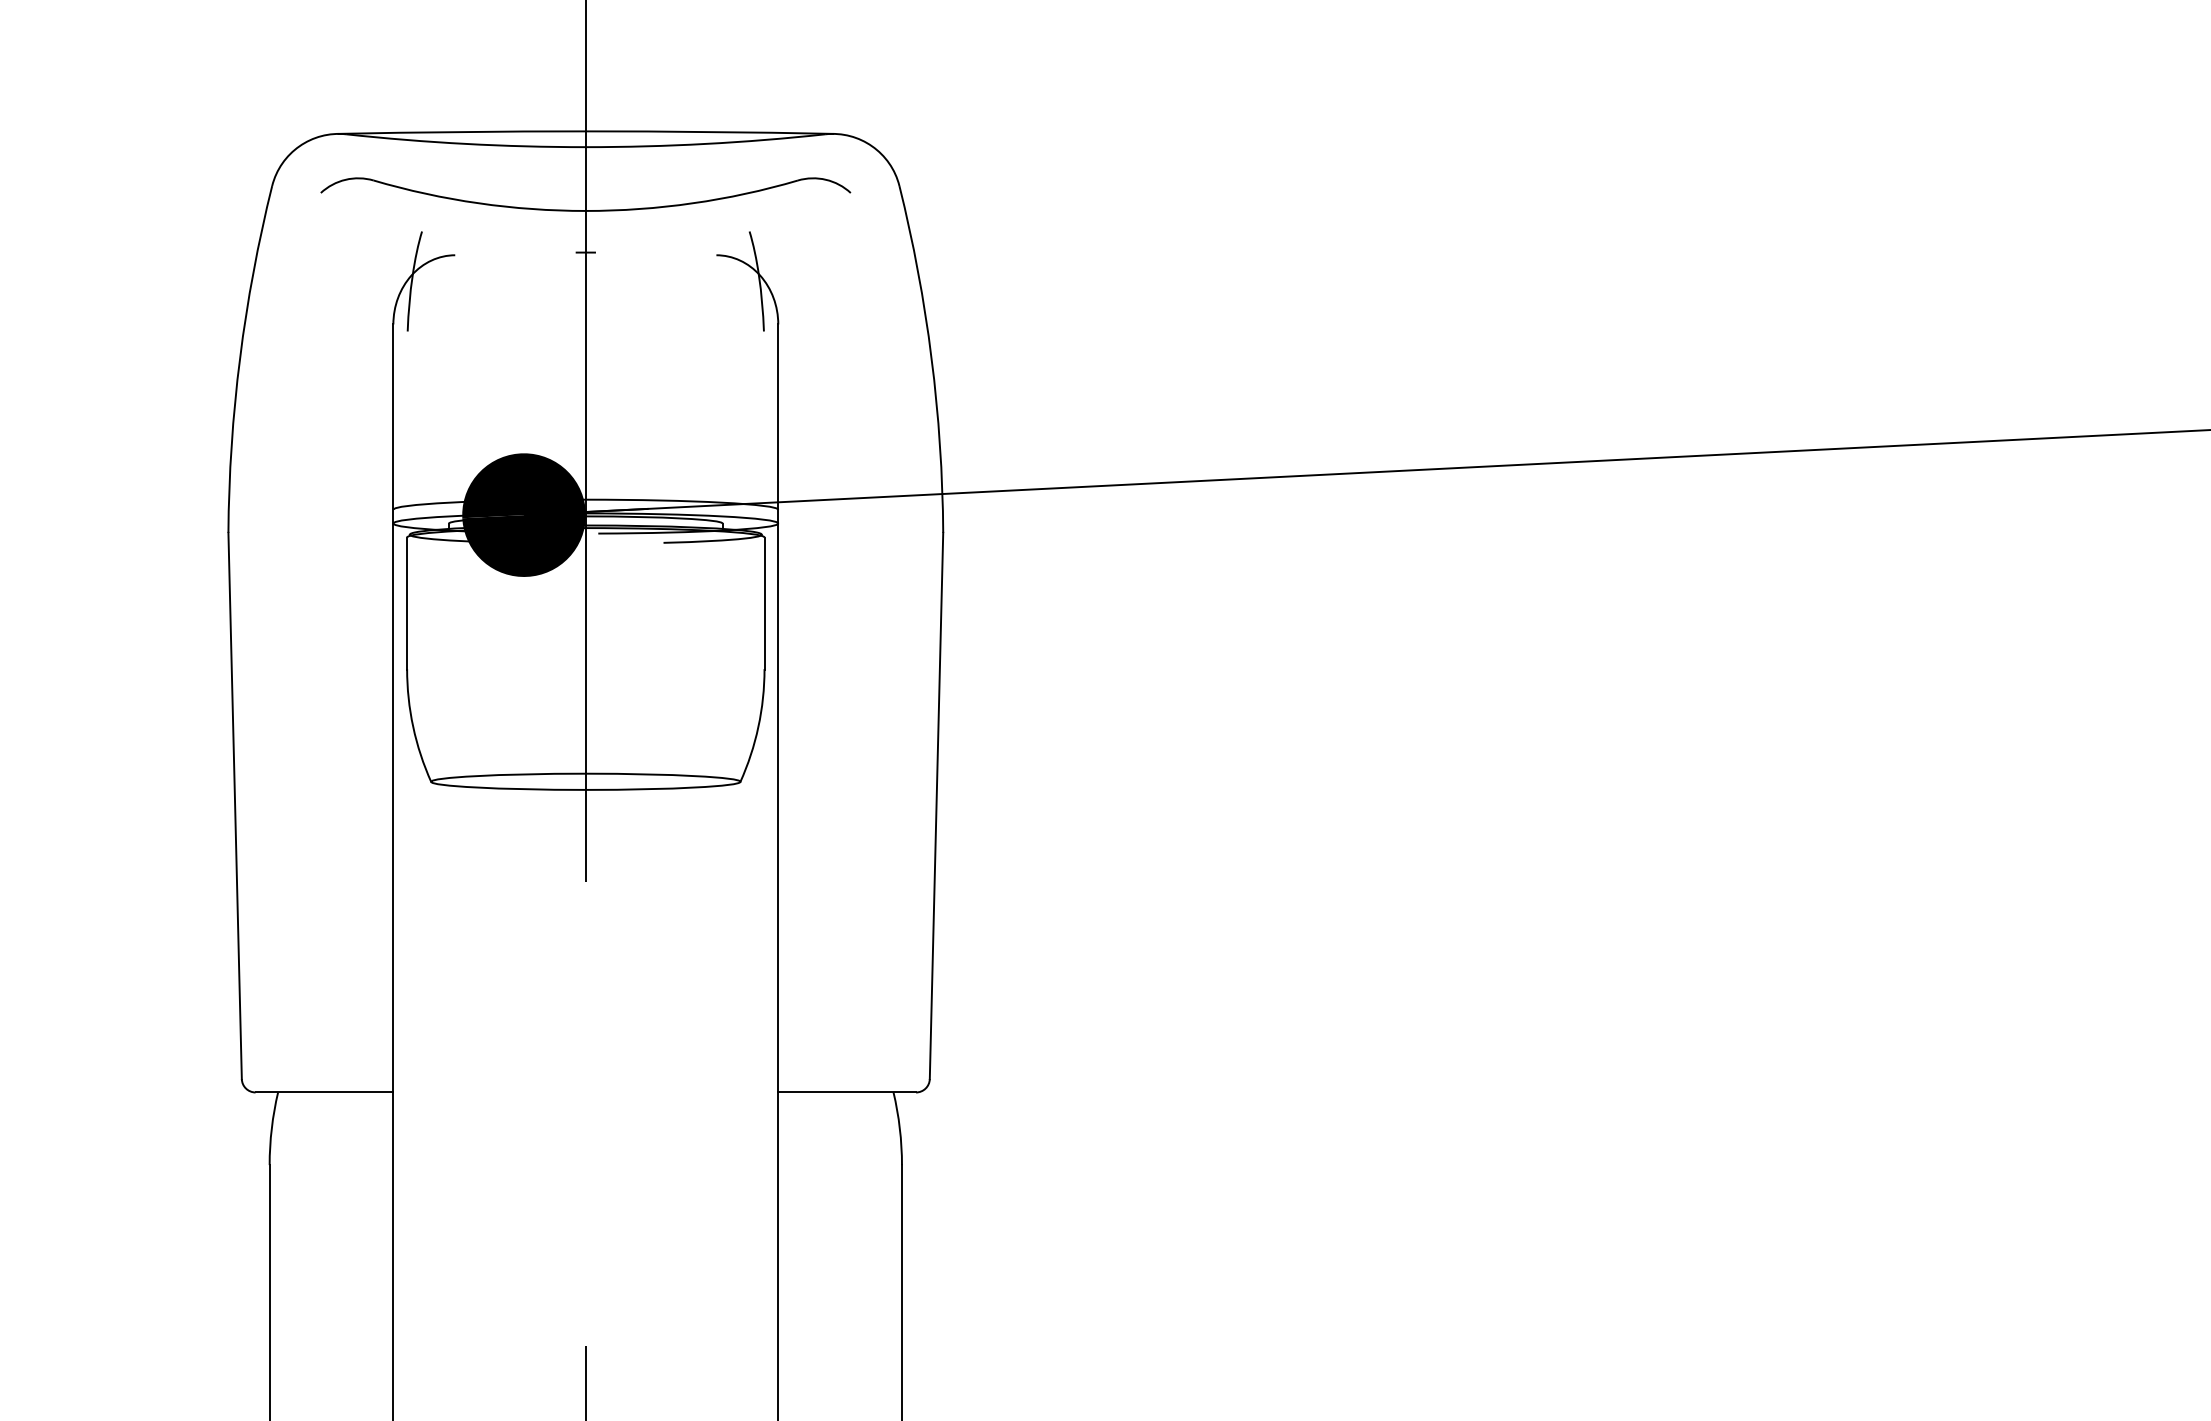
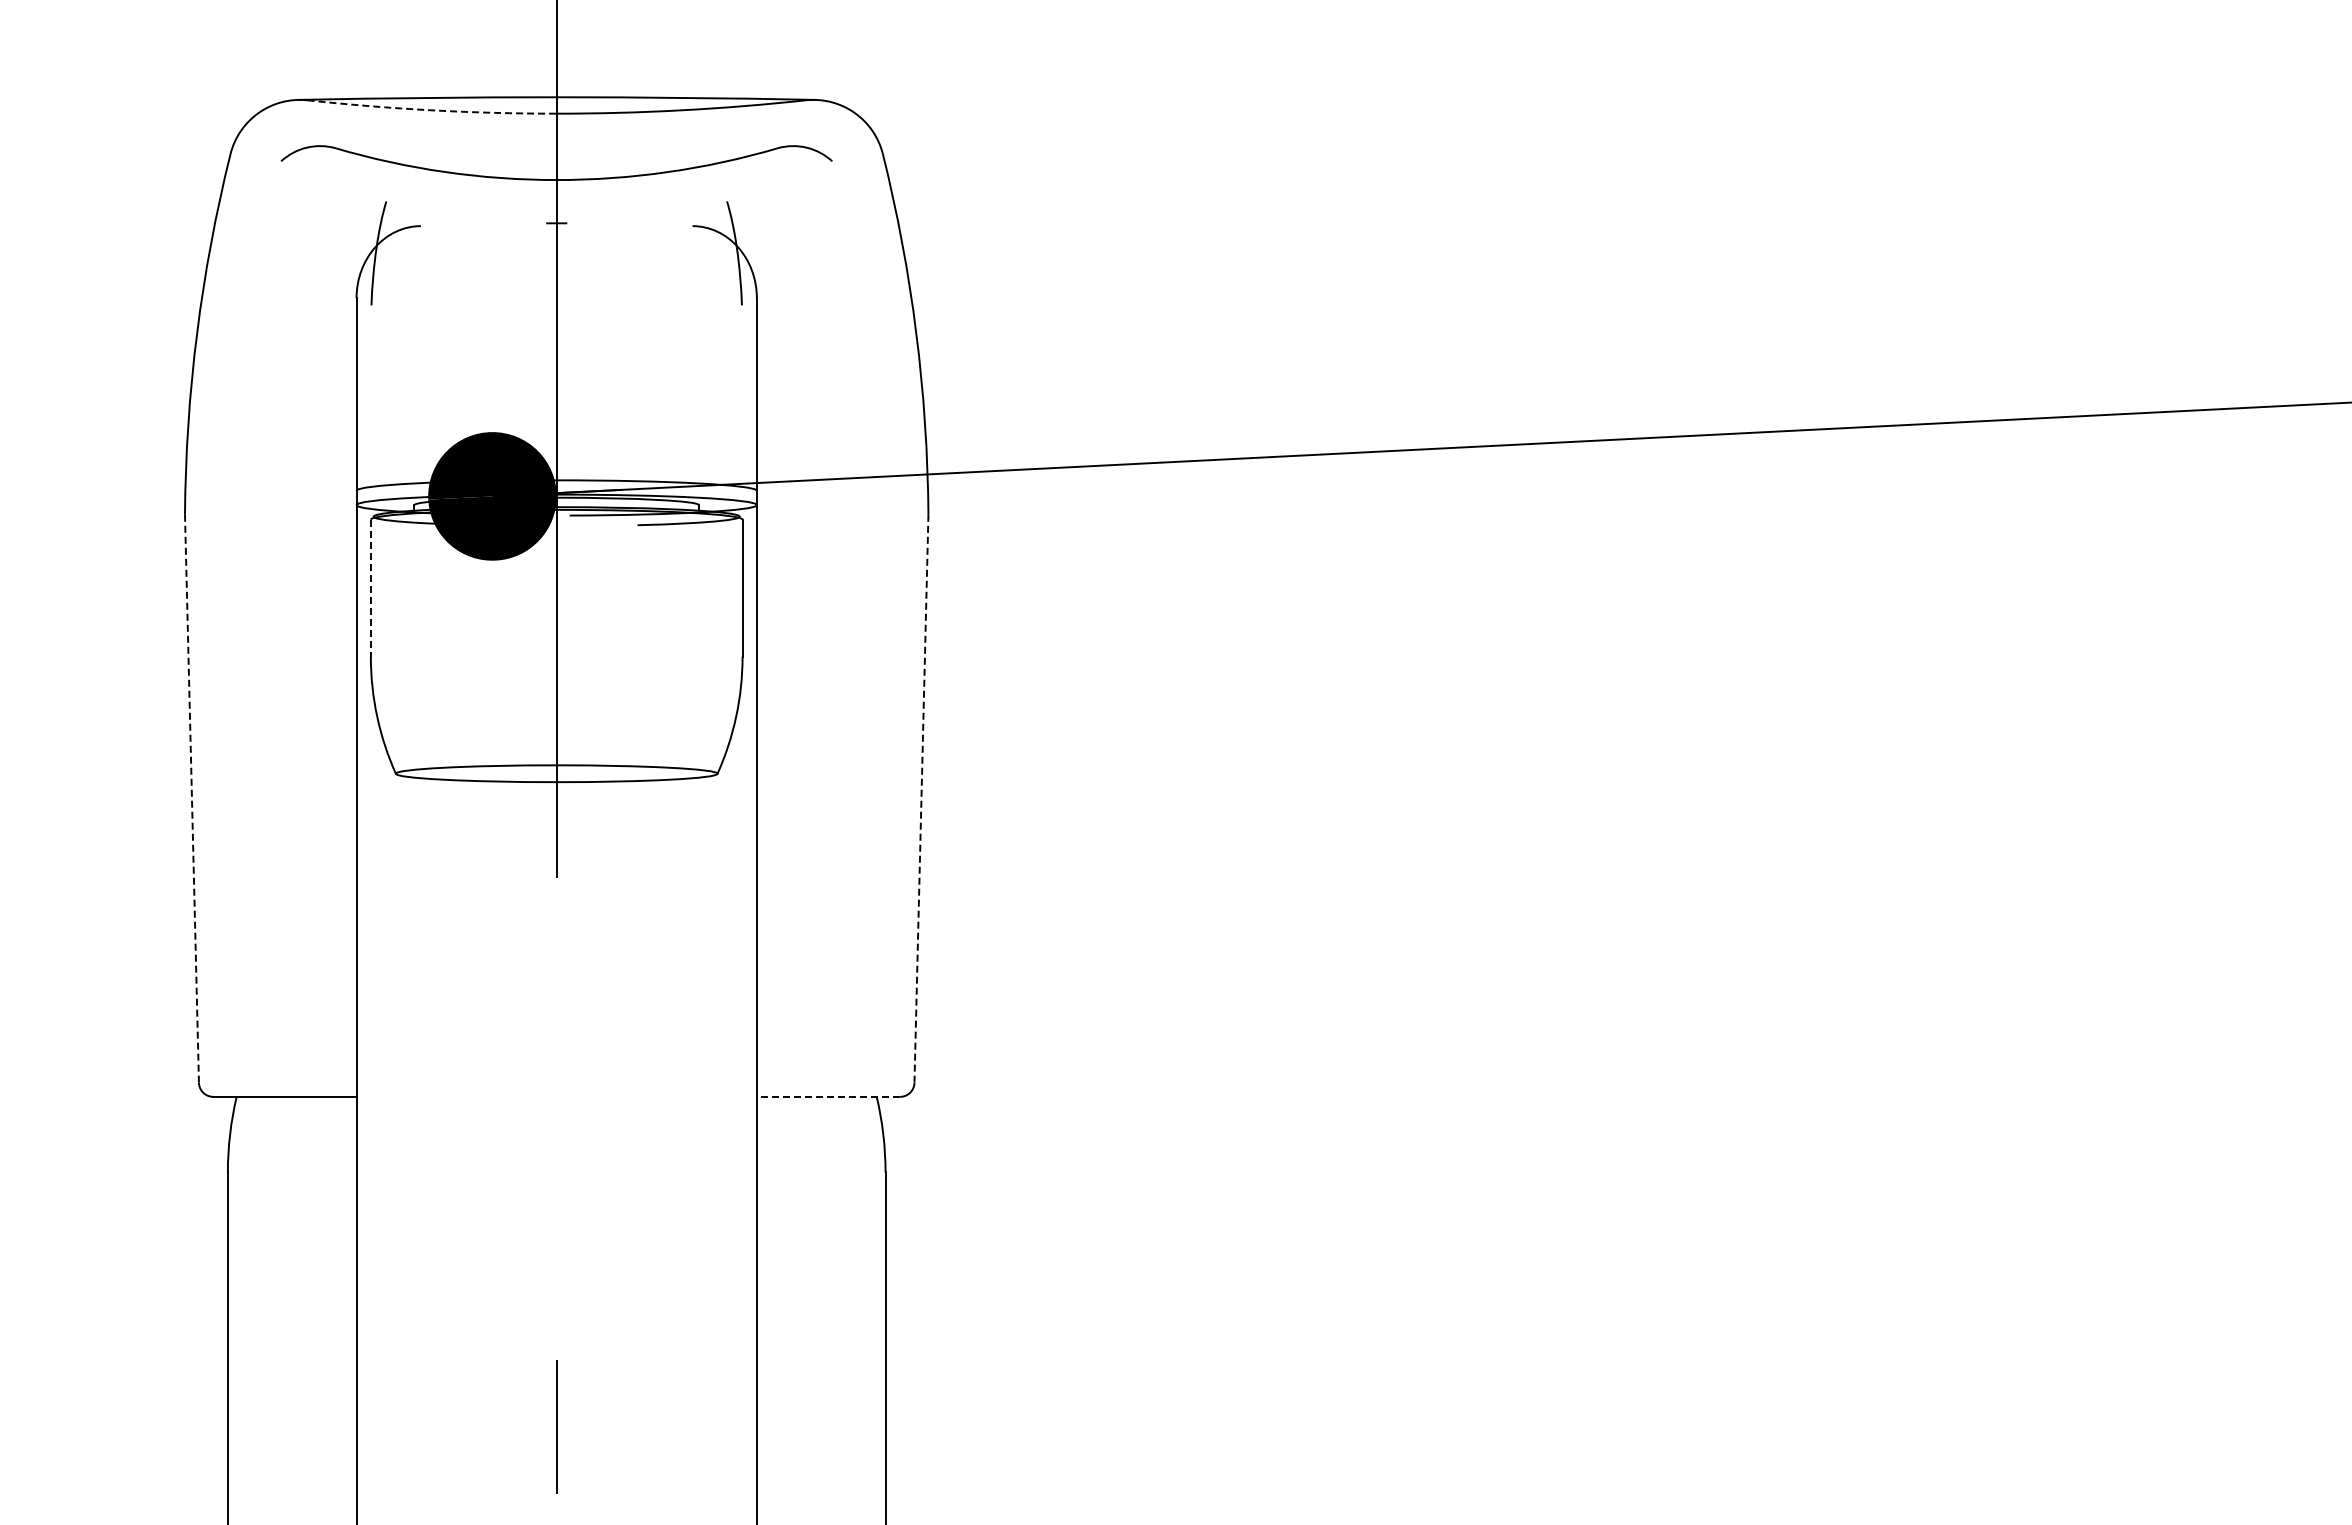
arc: (465, 144) -> (431, 110), solid -> dashed
line: (406, 603) -> (370, 588), solid -> dashed
line: (235, 806) -> (192, 799), solid -> dashed
line: (936, 806) -> (921, 799), solid -> dashed
line: (847, 1092) -> (828, 1096), solid -> dashed

